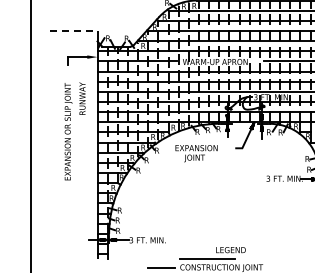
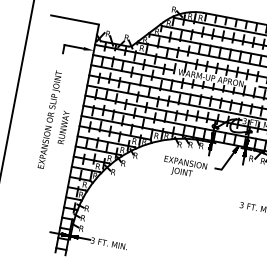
line: (73, 31) -> (74, 20), dashed -> solid
text: (82, 98) -> (63, 127), moved
text: (196, 153) -> (184, 168), moved

